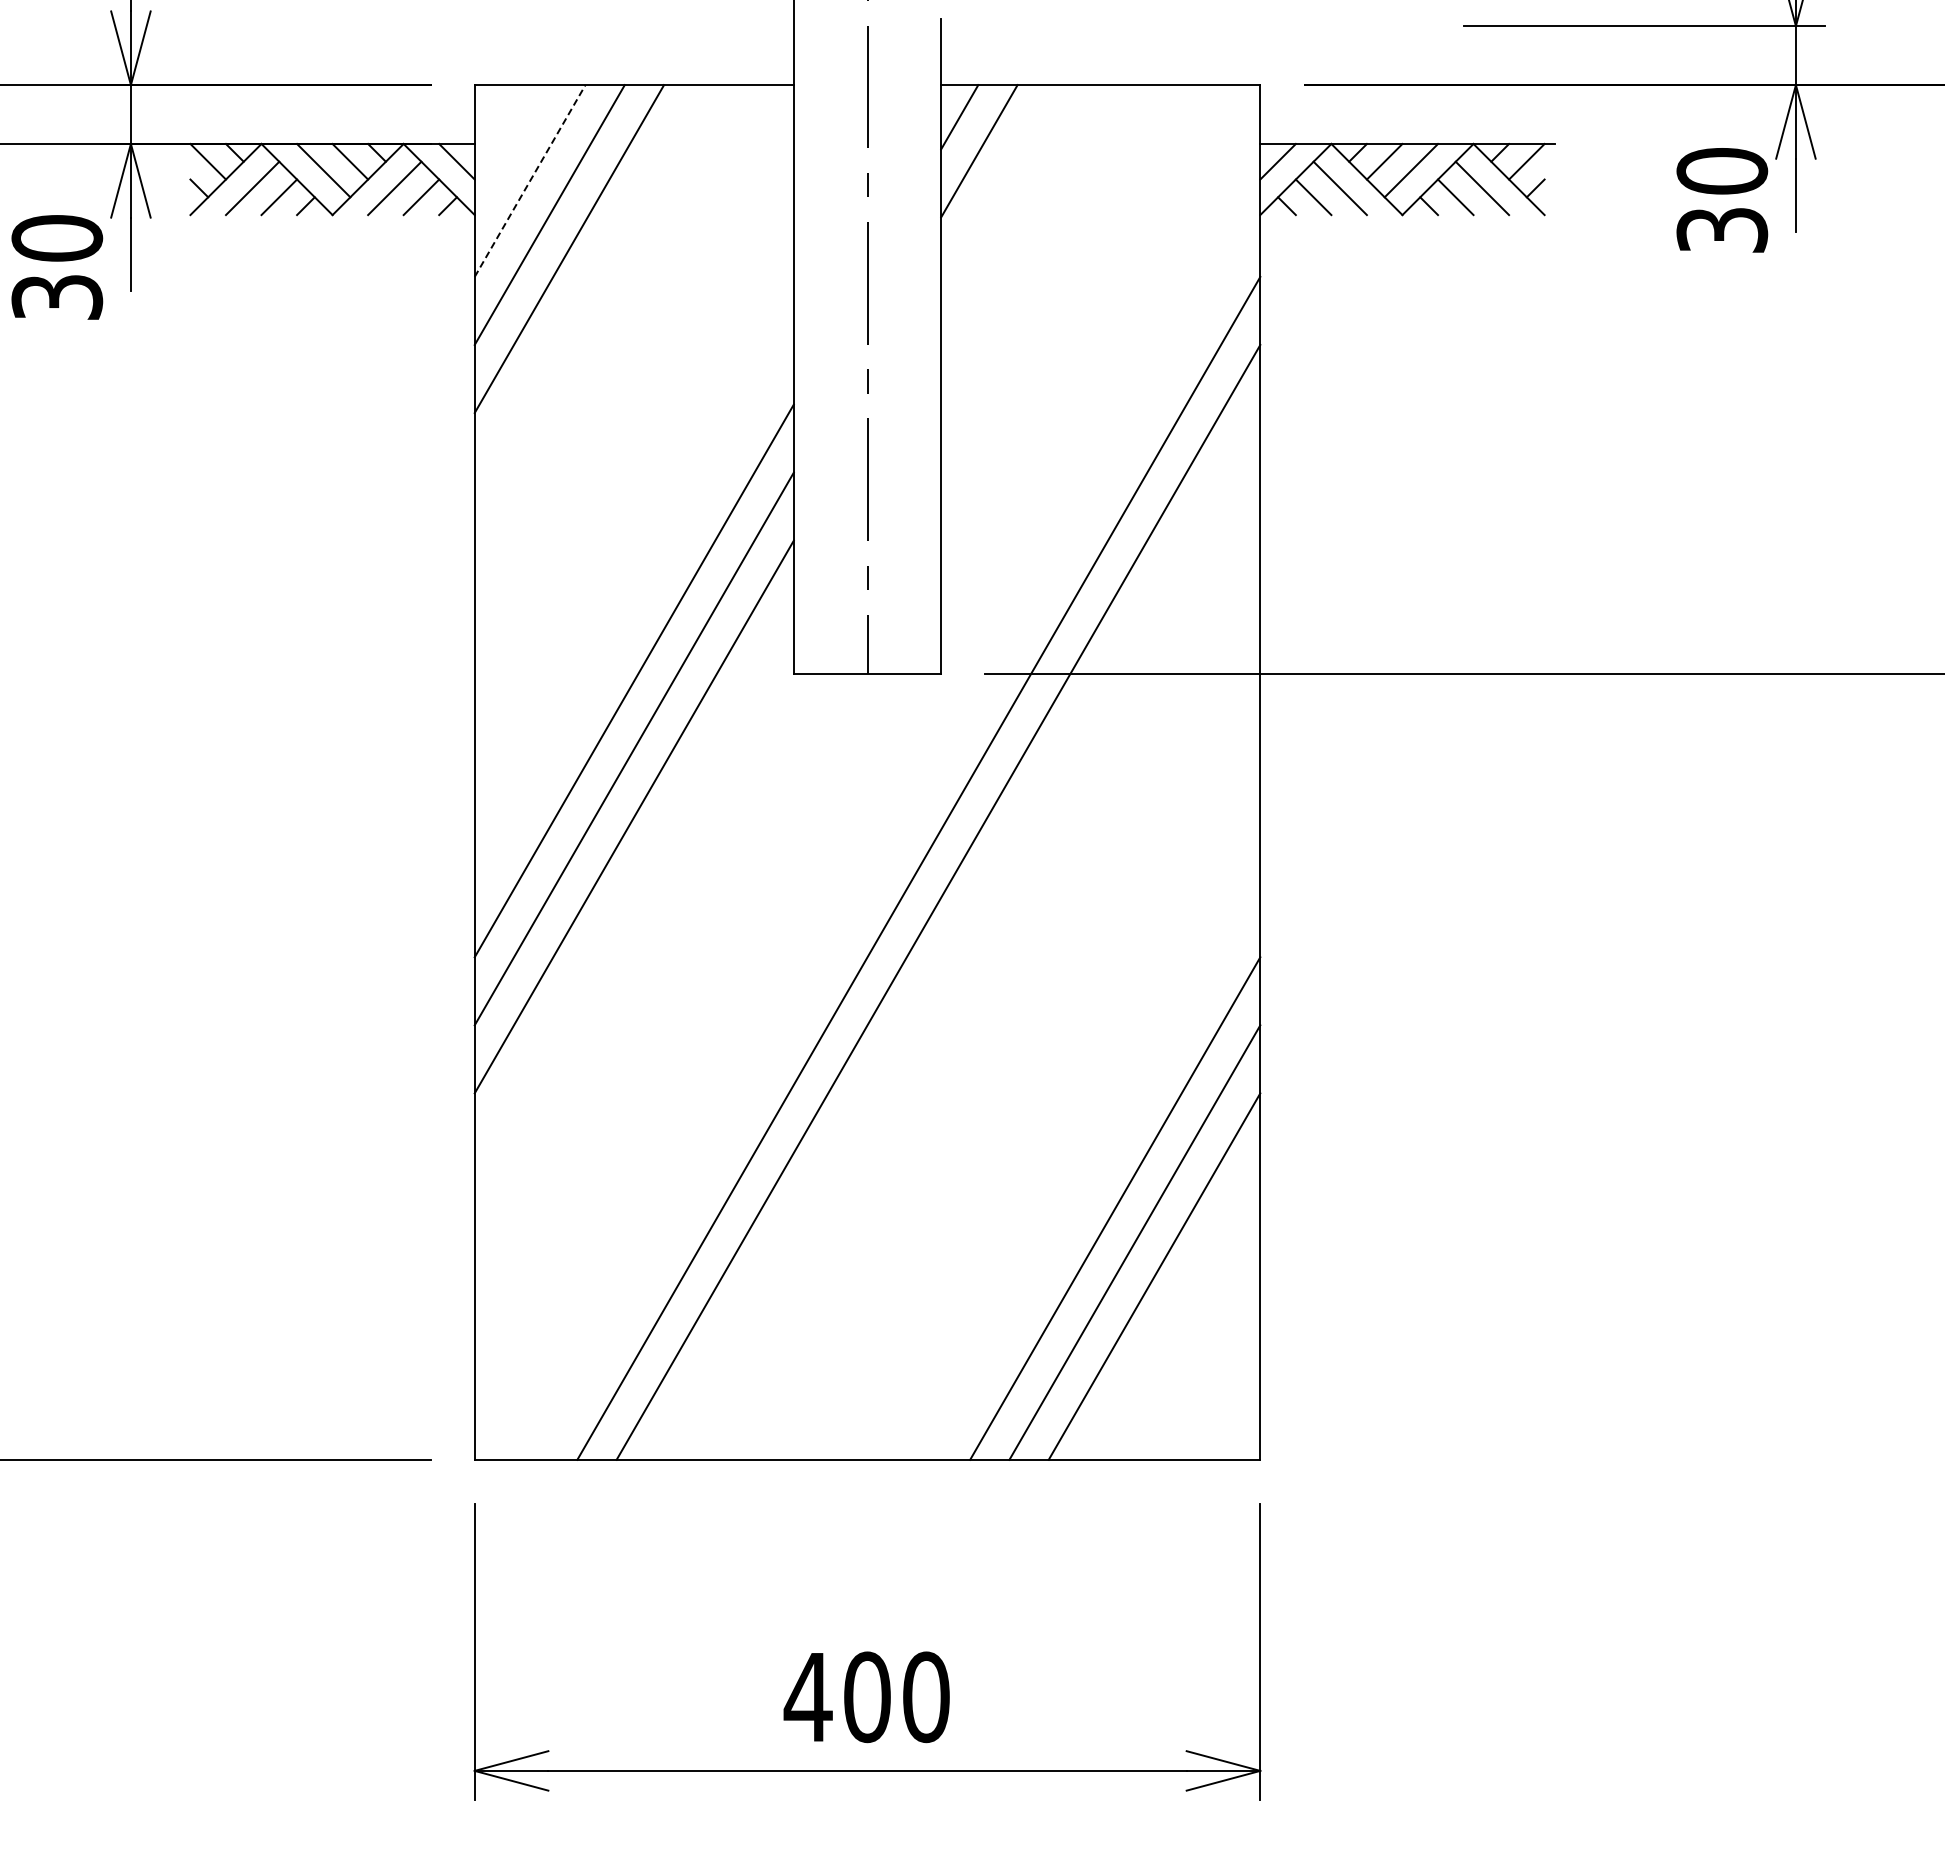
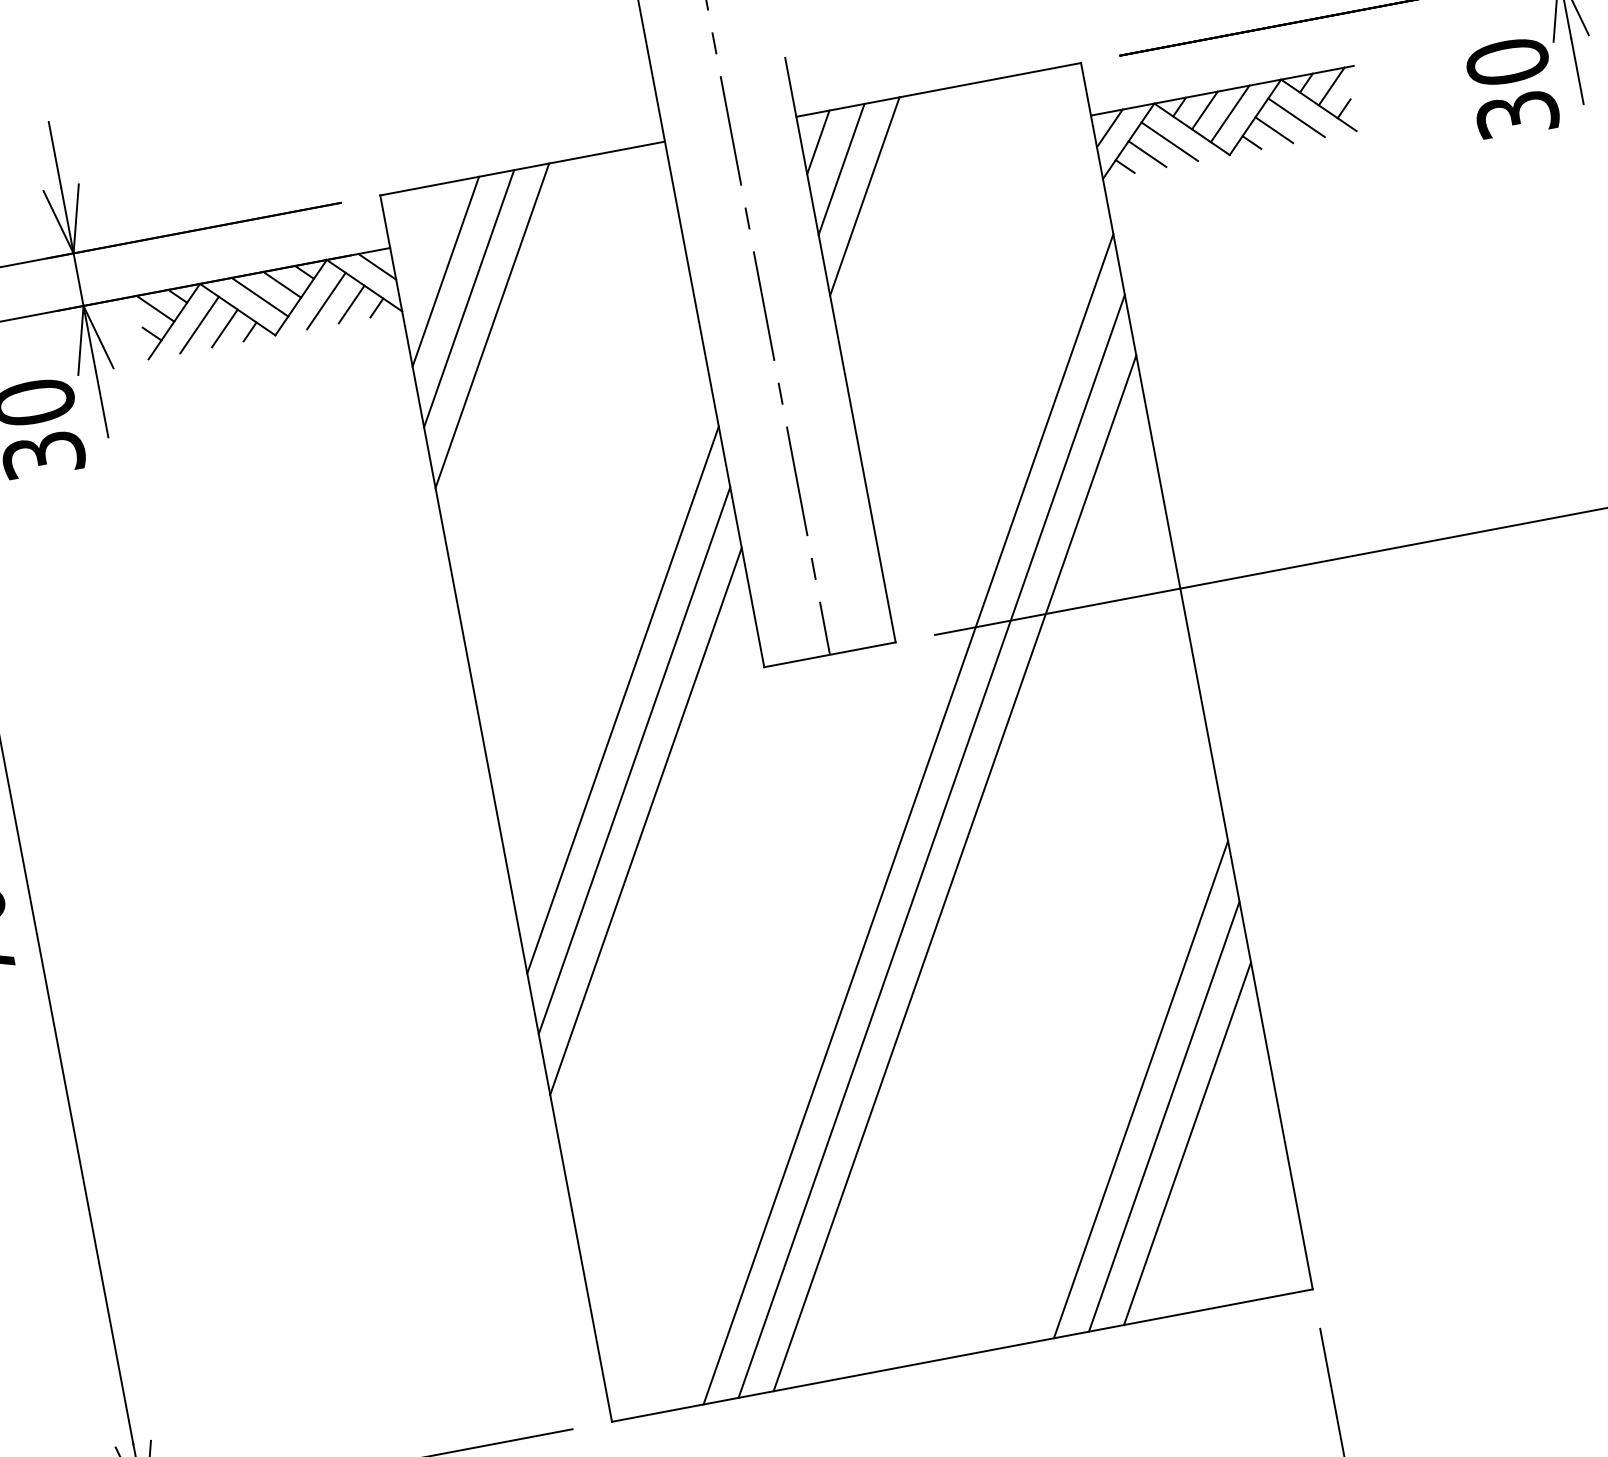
line: (530, 181) -> (446, 272), dashed -> solid
line: (998, 185) -> (864, 196), added
line: (957, 936) -> (954, 873), added

